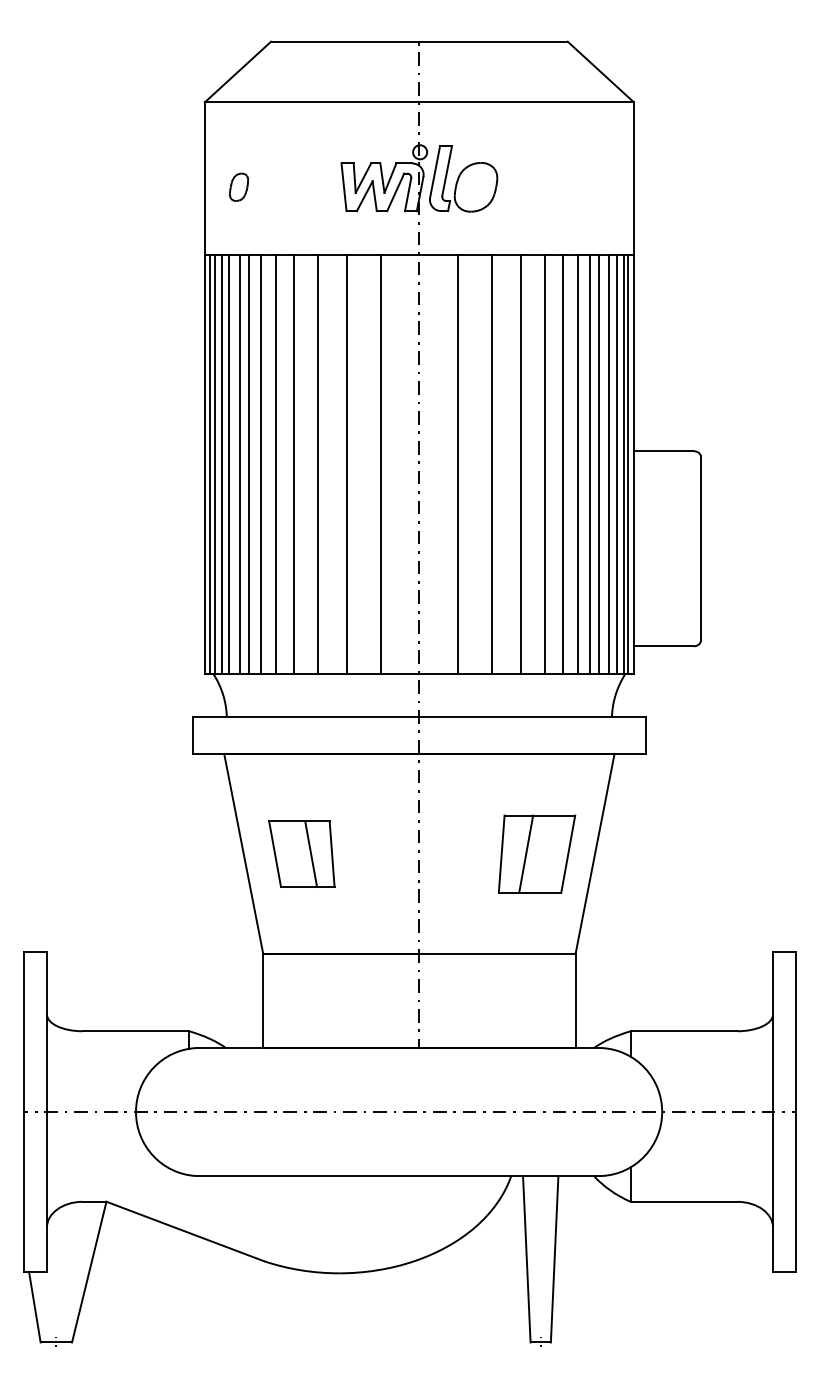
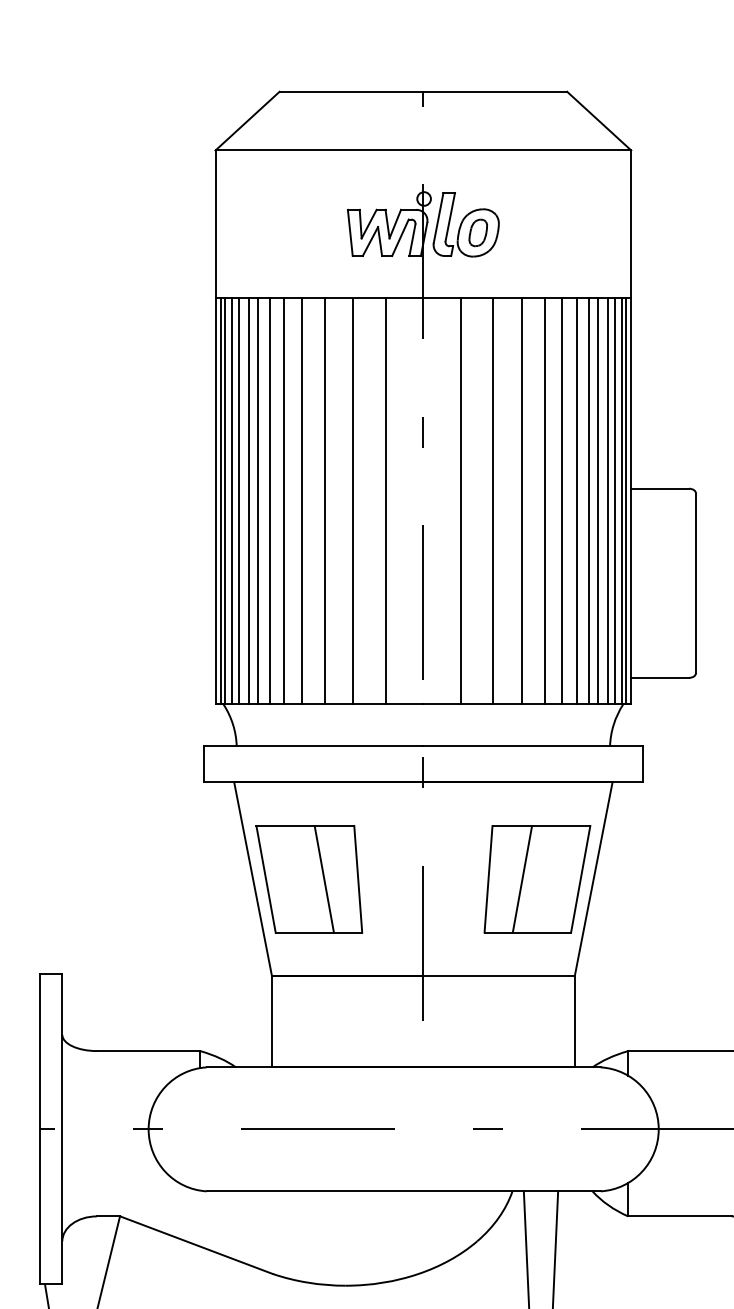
part: (239, 186) -> (478, 232), moved
part: (301, 853) -> (309, 878), size x1.67
part: (536, 853) -> (536, 878), size x1.43

